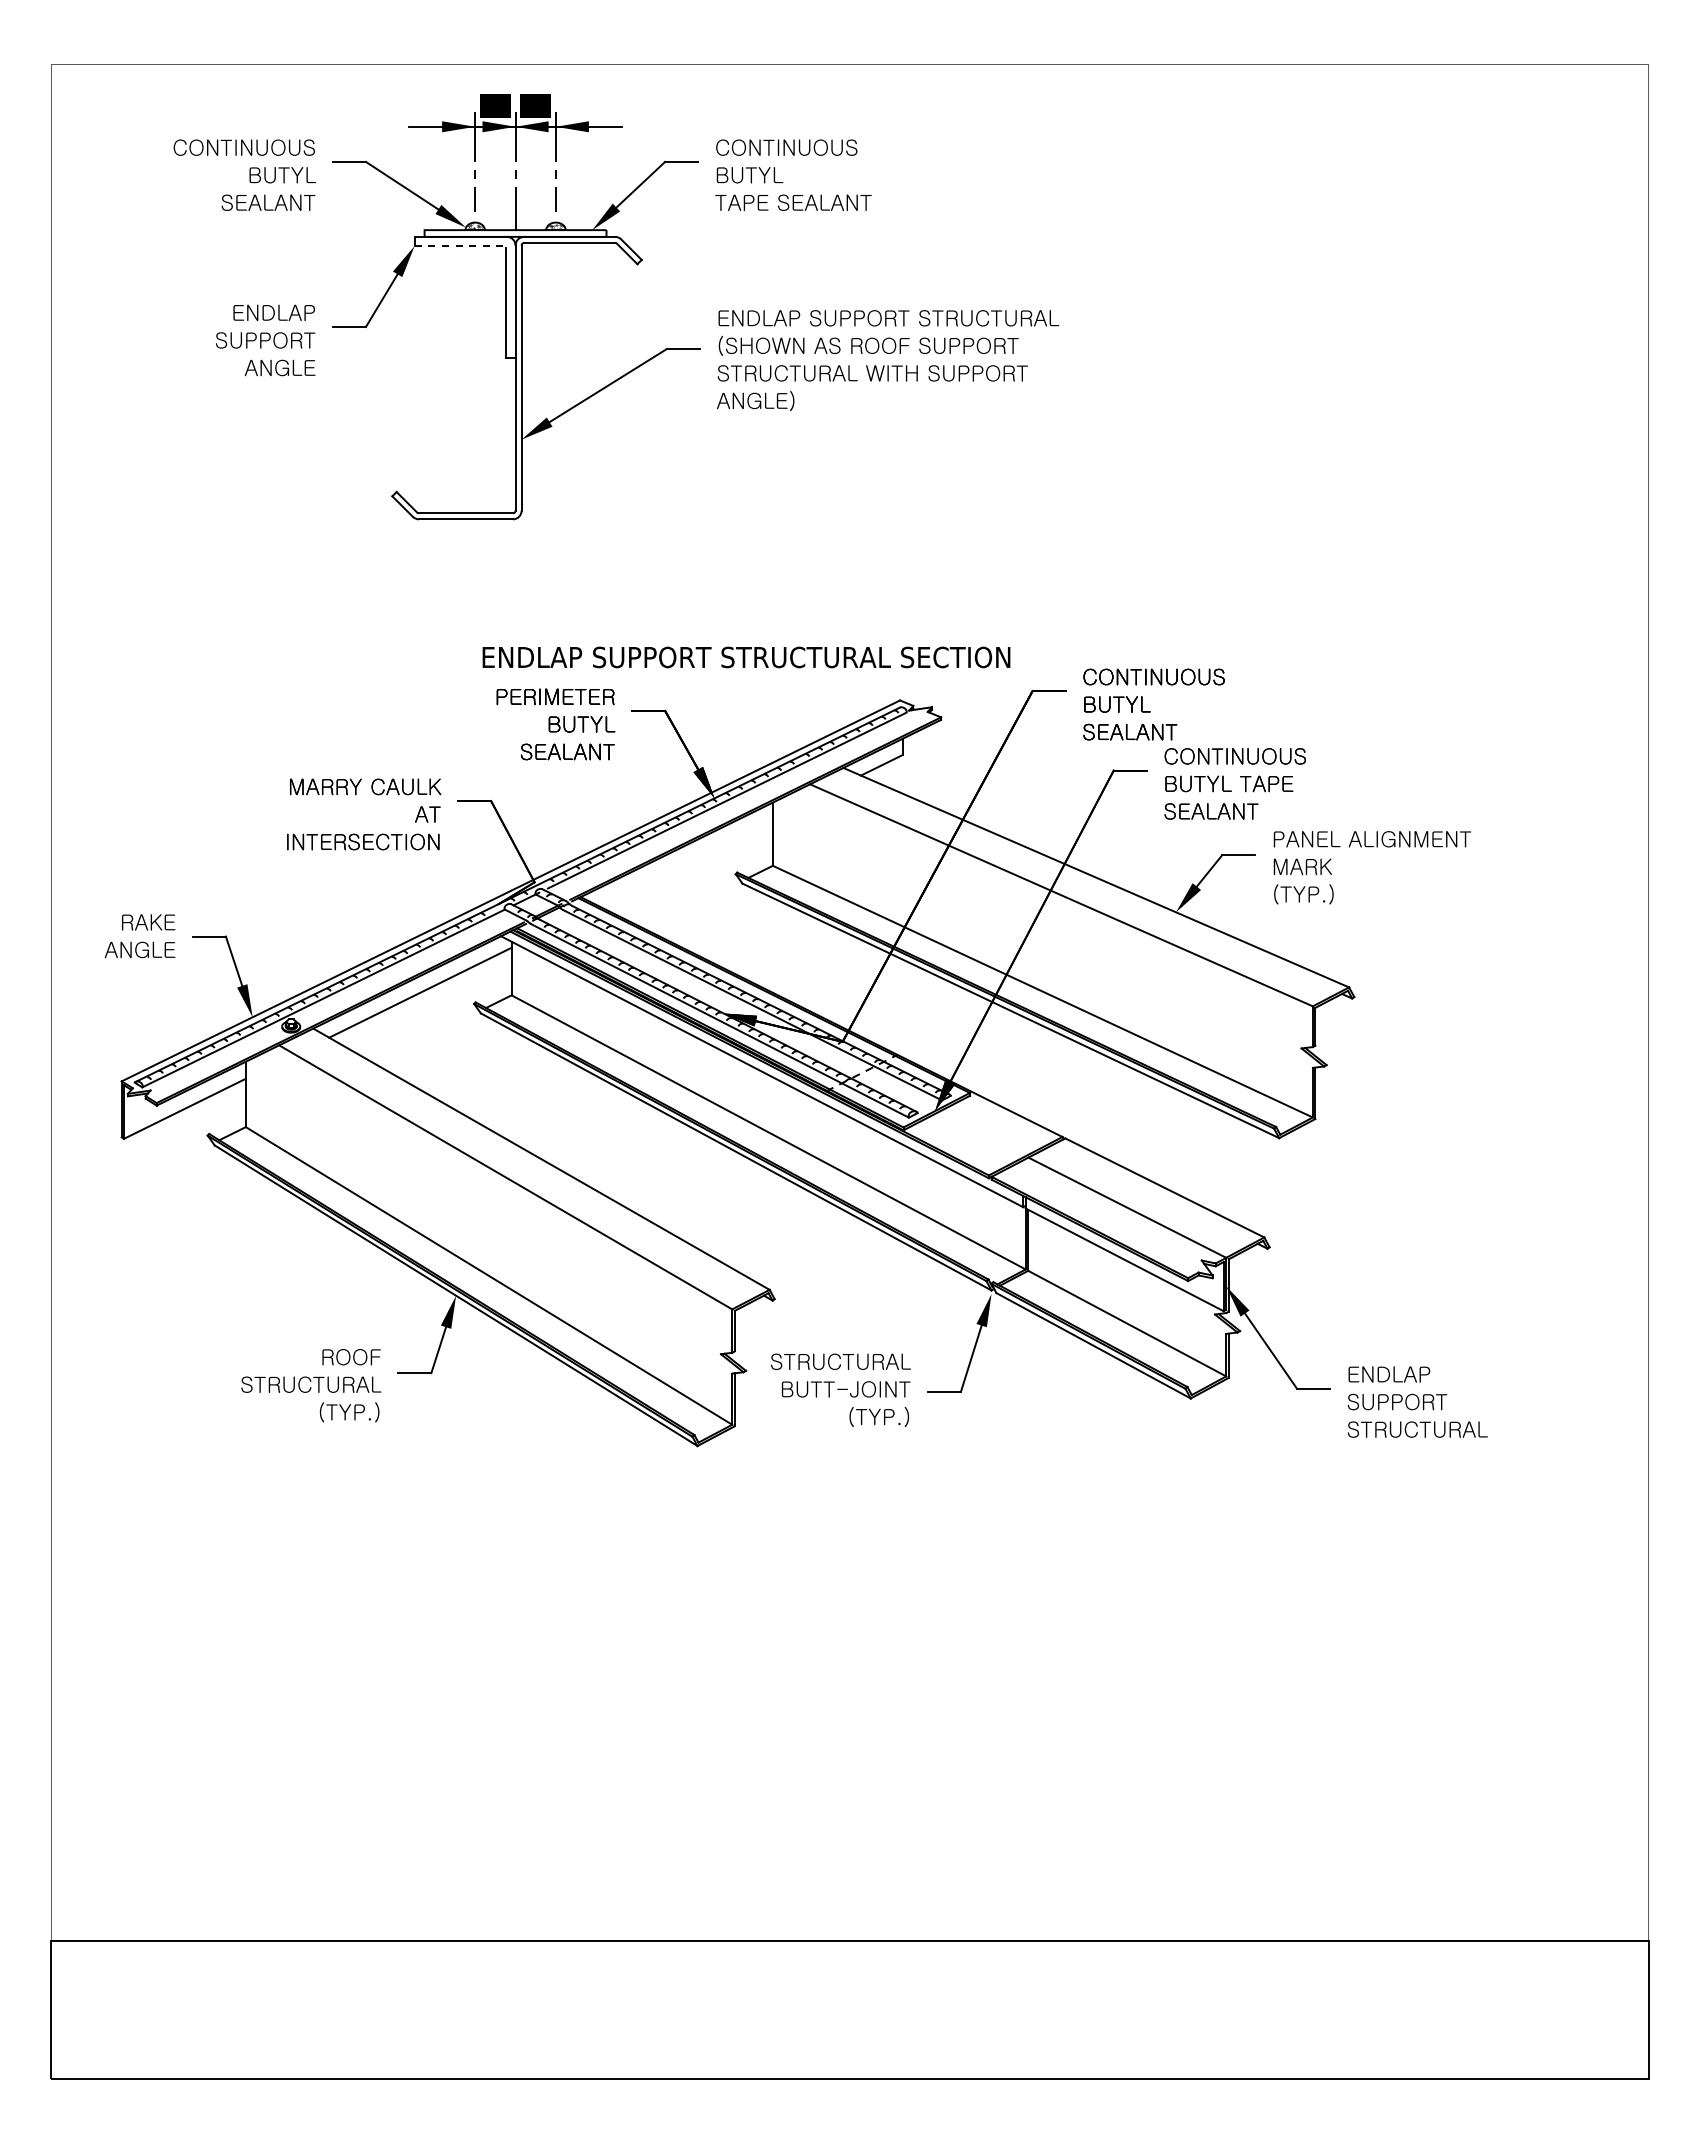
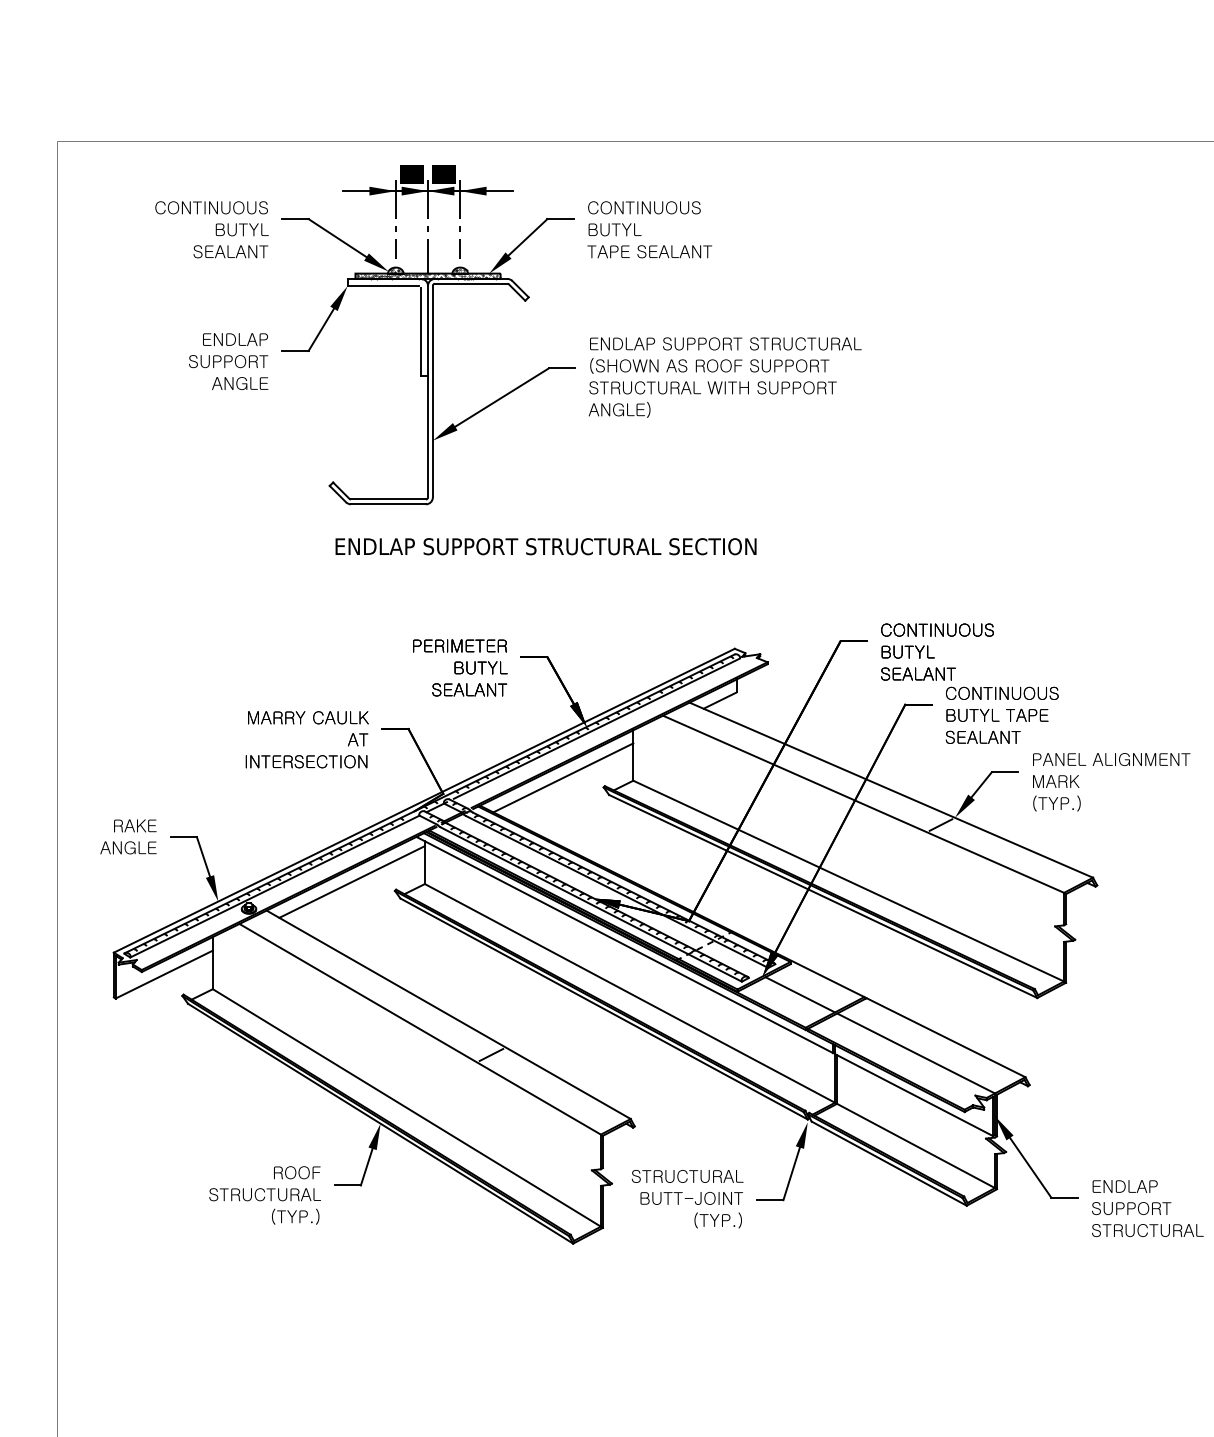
hatch: (515, 233) -> (427, 276), added
line: (459, 245) -> (383, 285), dashed -> solid
text: (746, 657) -> (546, 546), moved
line: (684, 862) -> (562, 778), added
line: (1158, 921) -> (940, 825), added
line: (981, 1134) -> (799, 995), added
line: (594, 1209) -> (491, 1054), added

